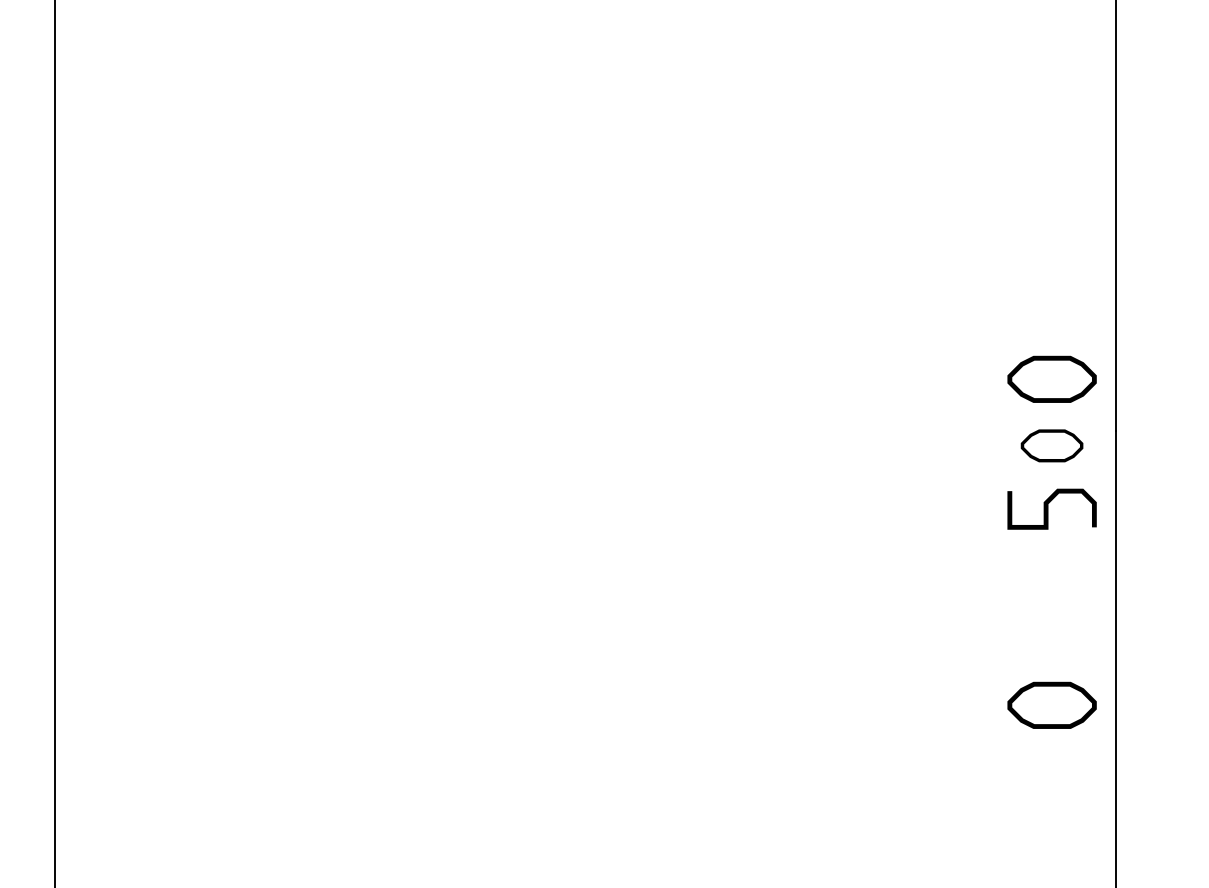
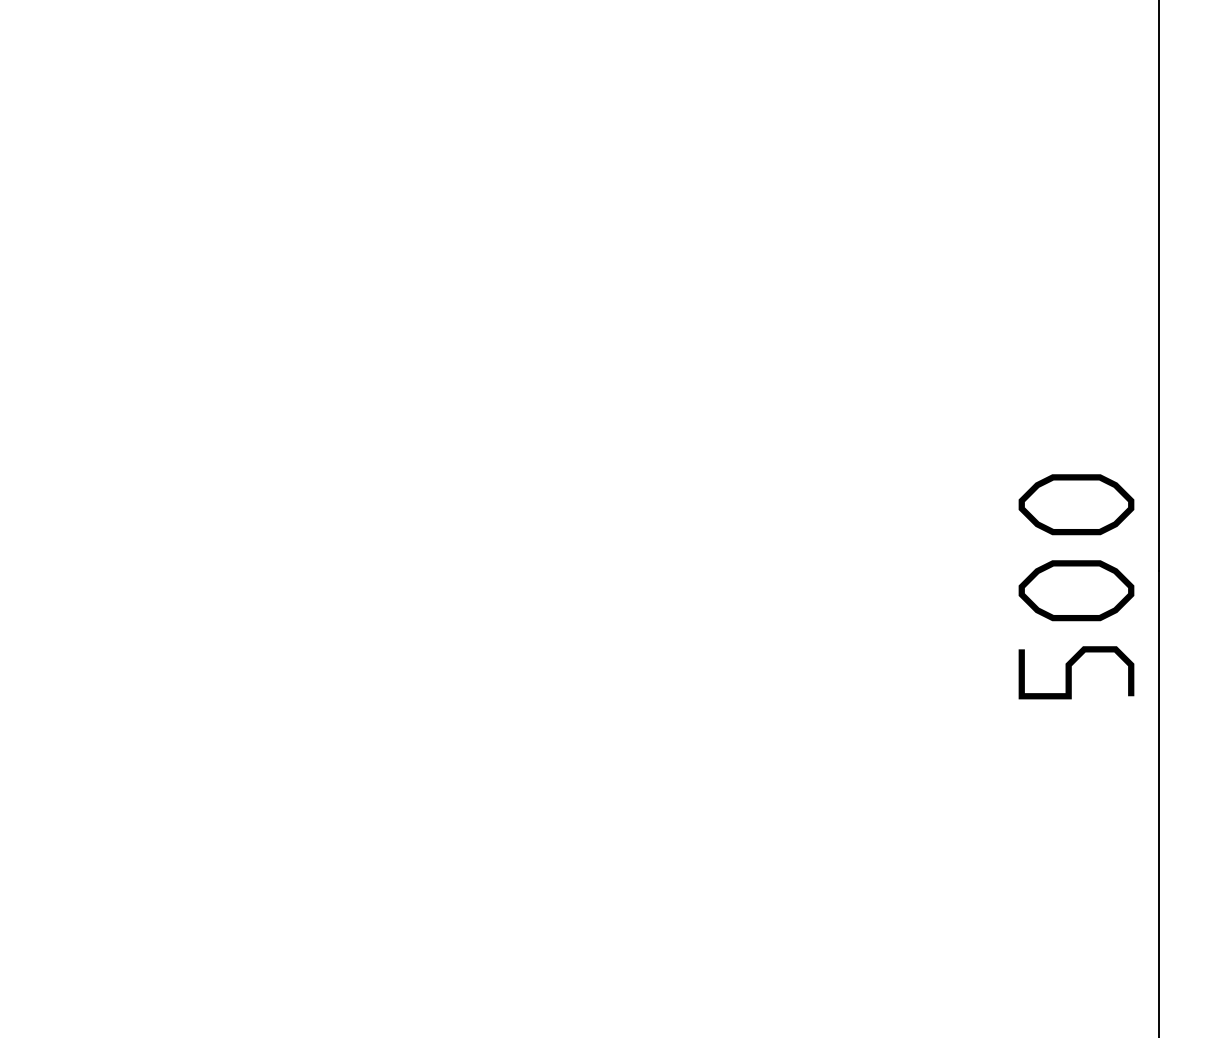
part: (1051, 445) -> (1075, 590), size x1.43
part: (1051, 704) -> (1075, 925), removed

